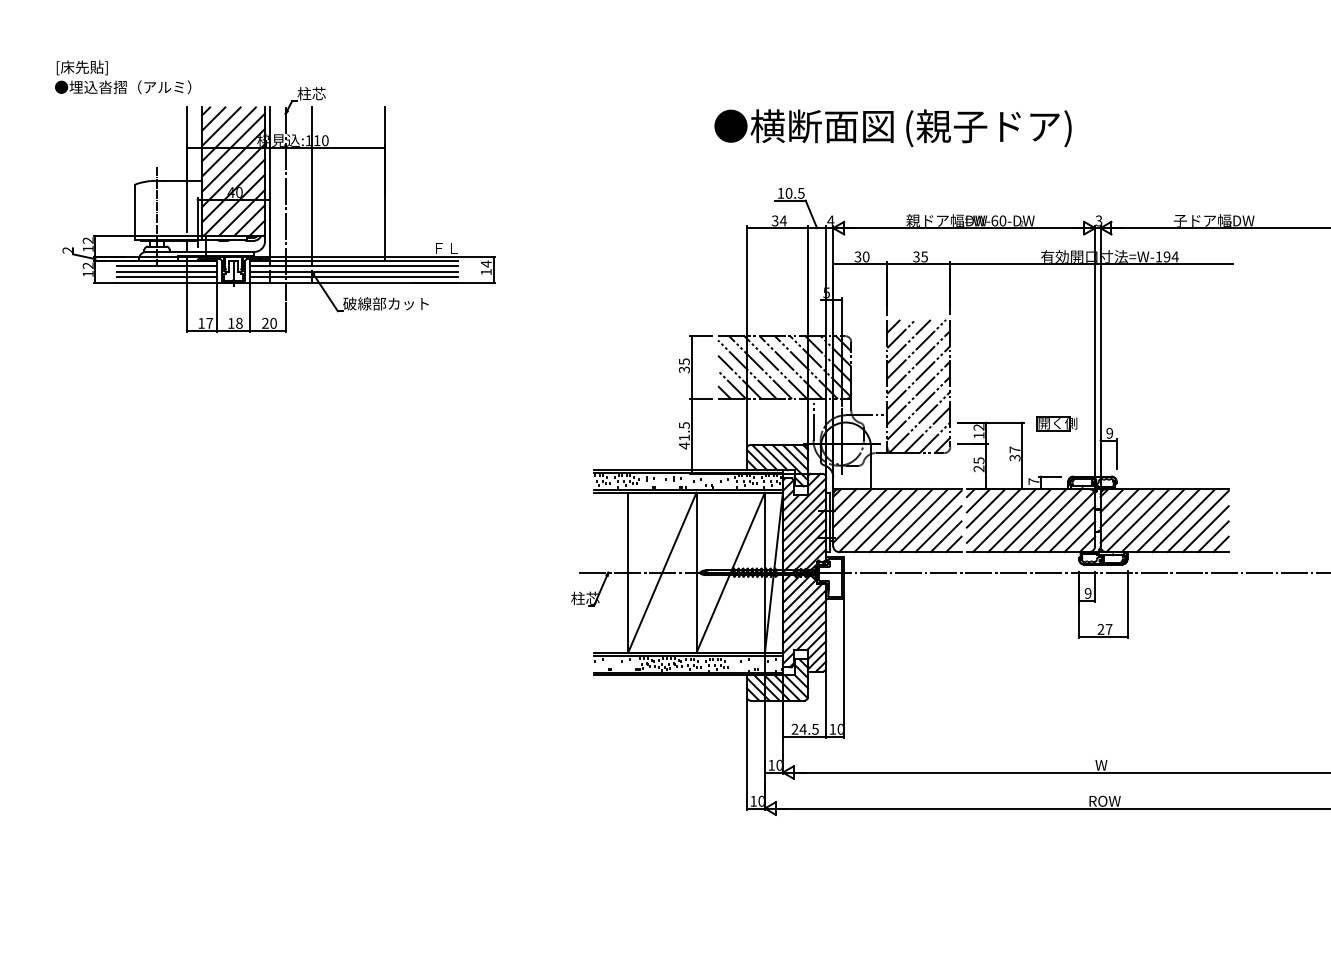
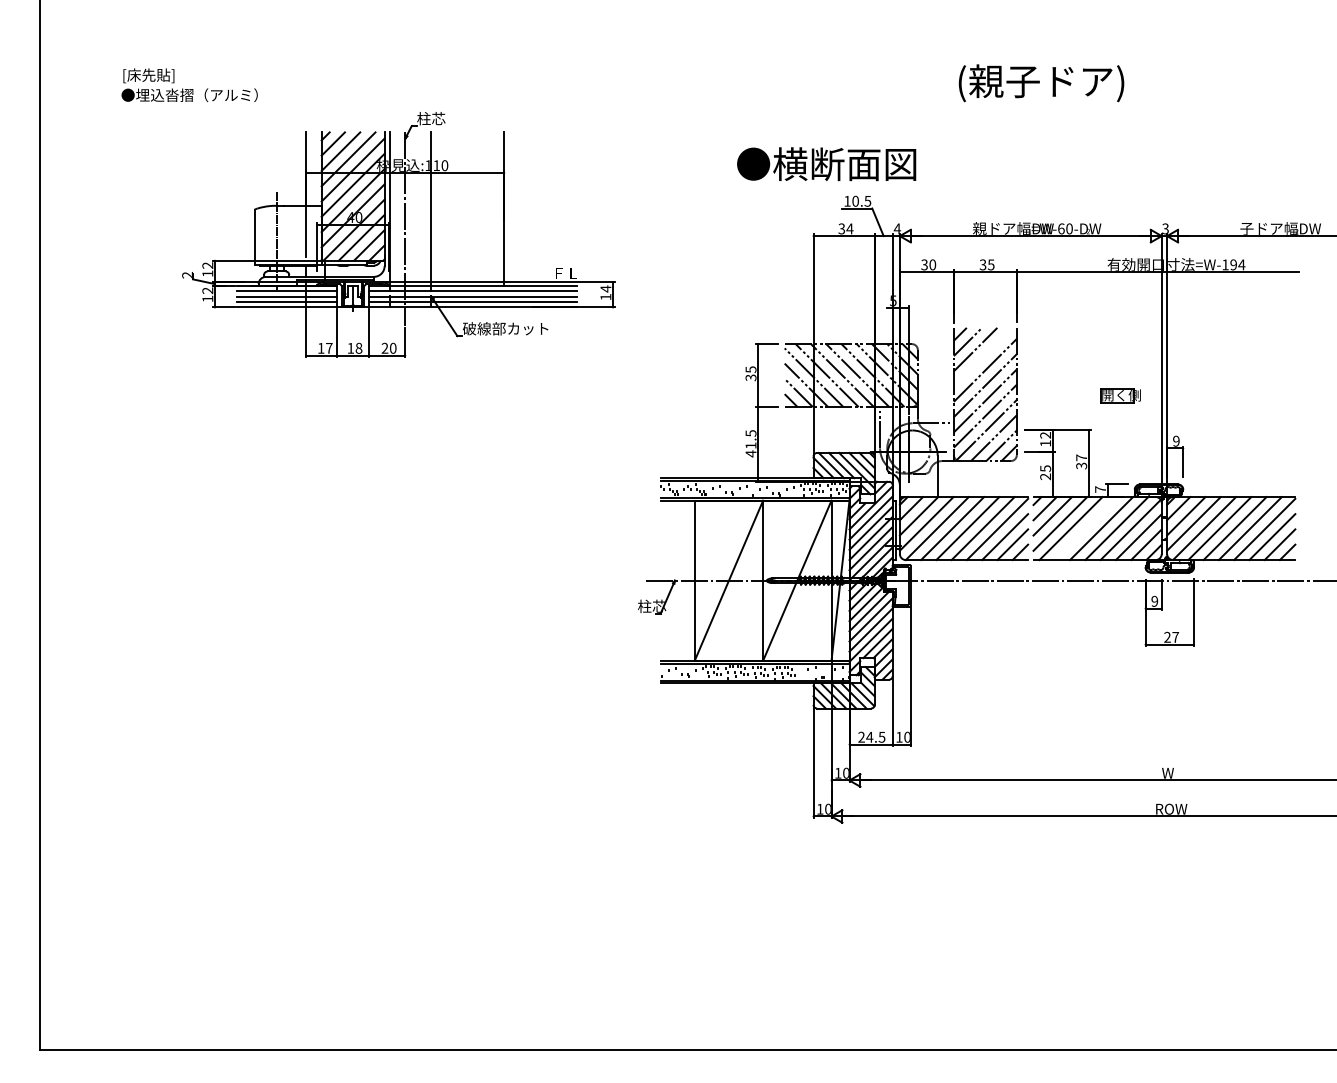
text: (803, 126) -> (826, 164), moved
text: (988, 128) -> (1041, 83), moved
part: (278, 209) -> (398, 234), moved
line: (915, 348) -> (982, 356), removed
part: (1056, 423) -> (1120, 395), moved
line: (1018, 520) -> (1085, 528), removed

